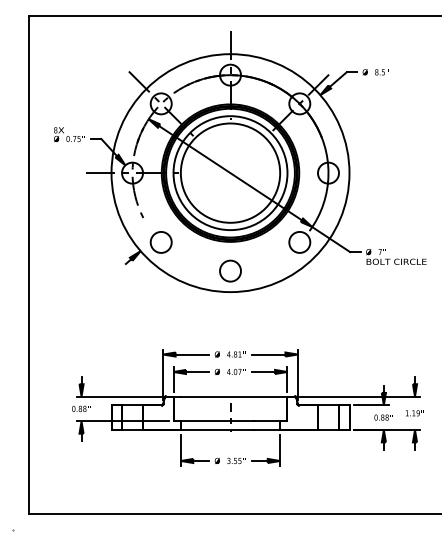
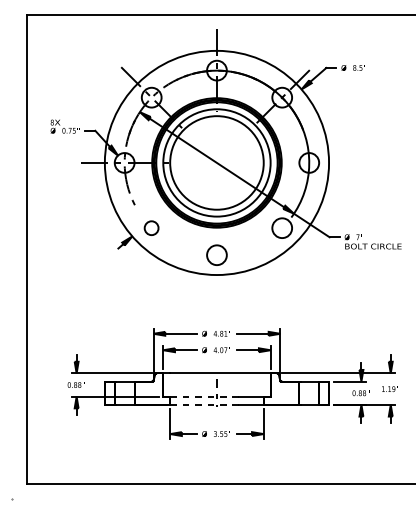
circle: (160, 242) -> (151, 228), size x0.7
line: (217, 421) -> (204, 396), solid -> dashed
line: (217, 429) -> (204, 404), solid -> dashed

